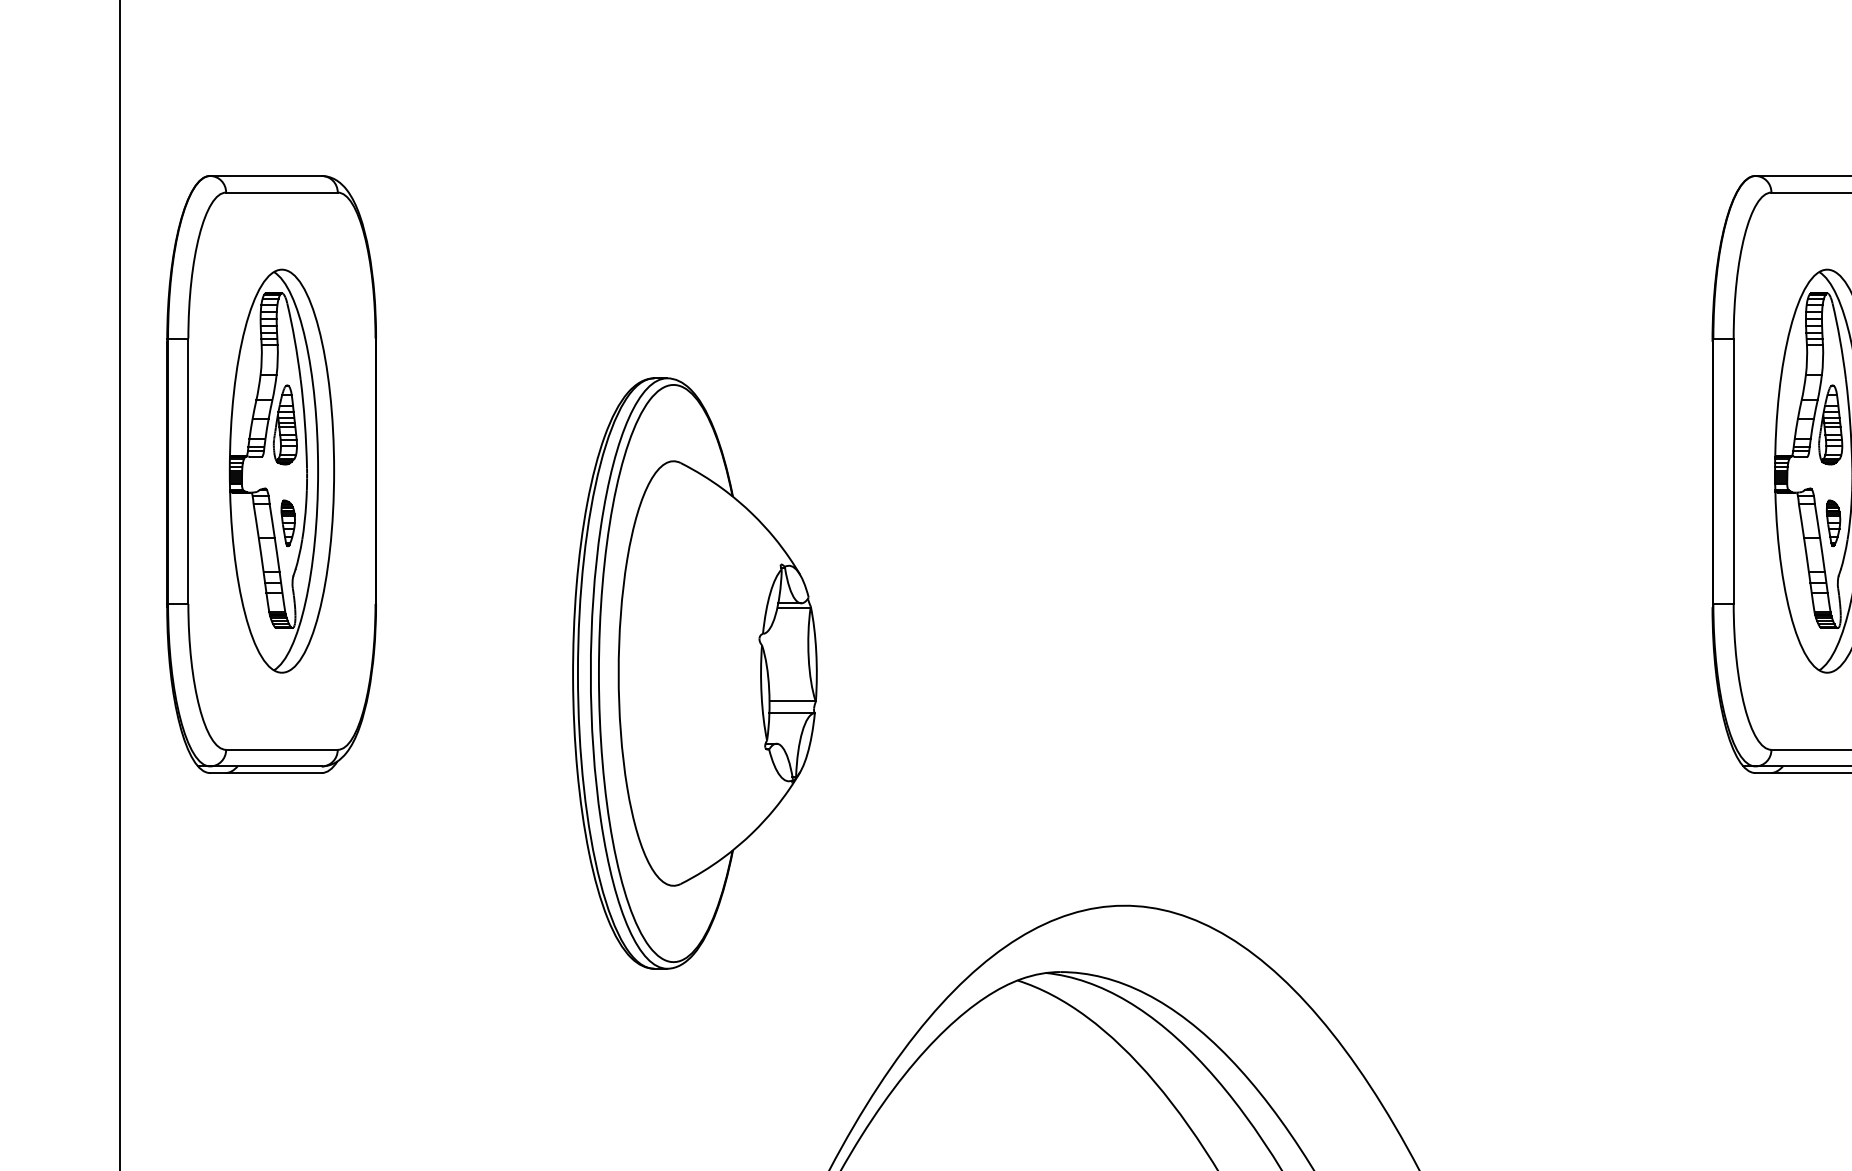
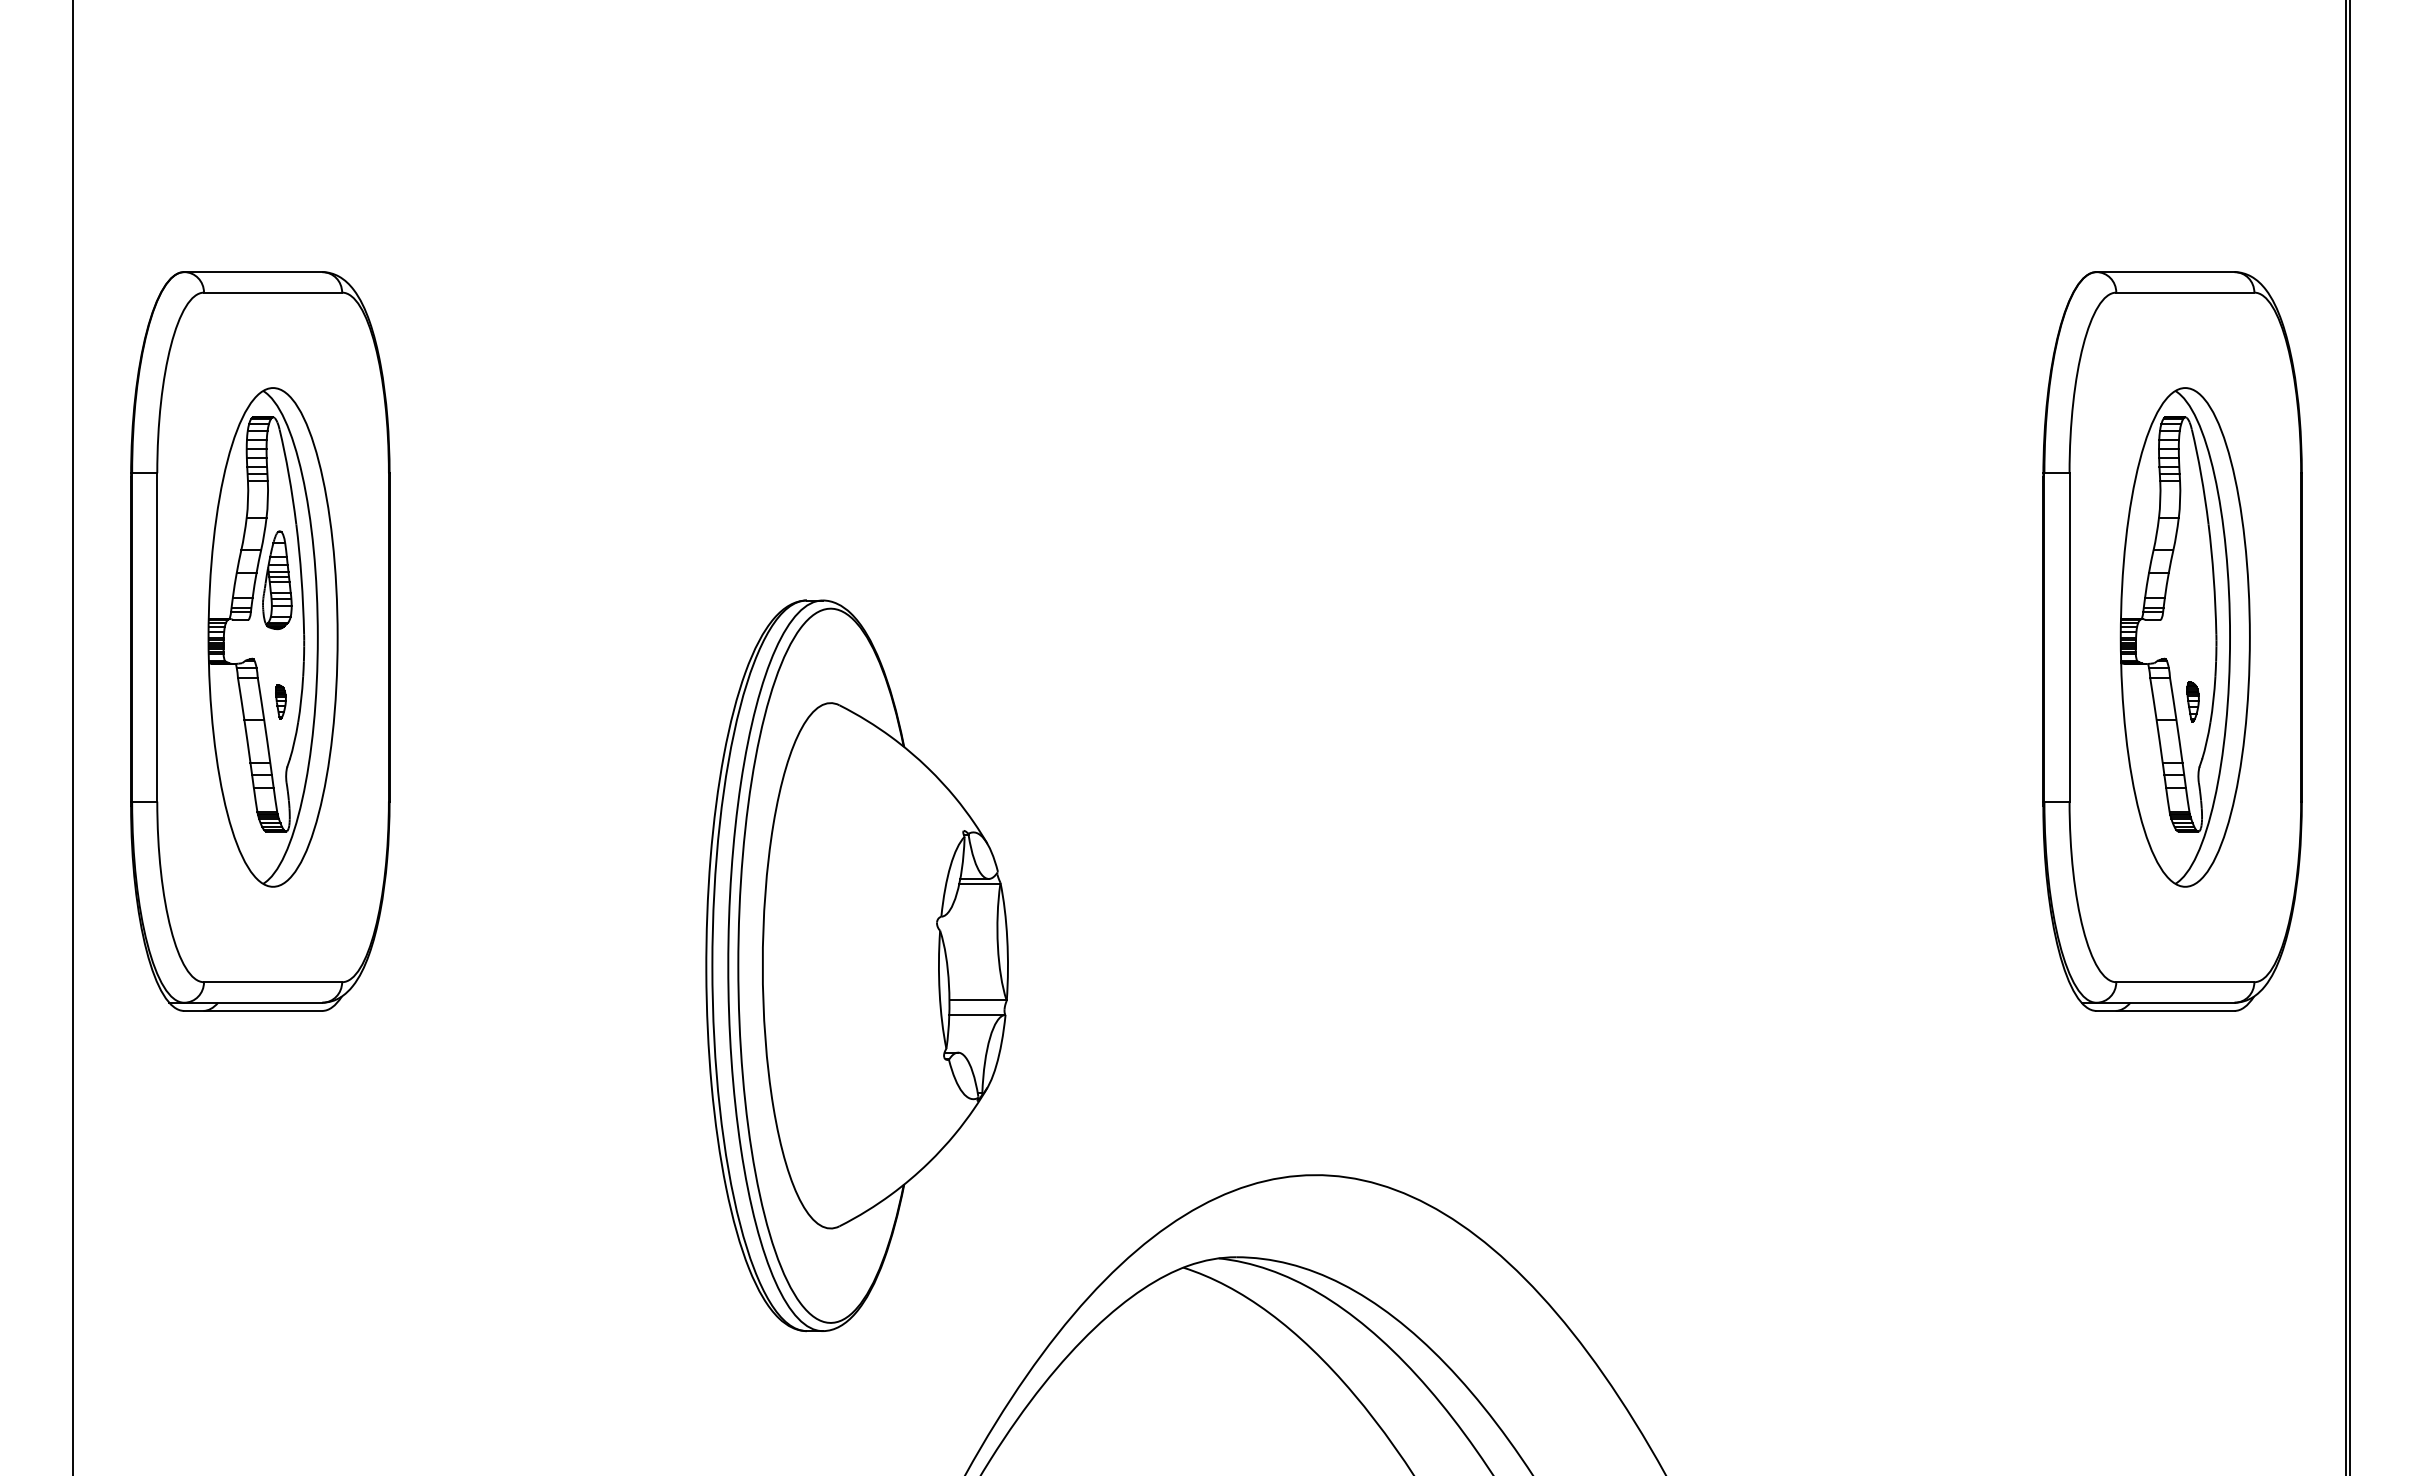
part: (1830, 425) -> (2189, 580), removed
part: (287, 522) -> (280, 701), size x0.6
part: (1833, 522) -> (2192, 701), size x0.7
part: (694, 673) -> (856, 965), moved

